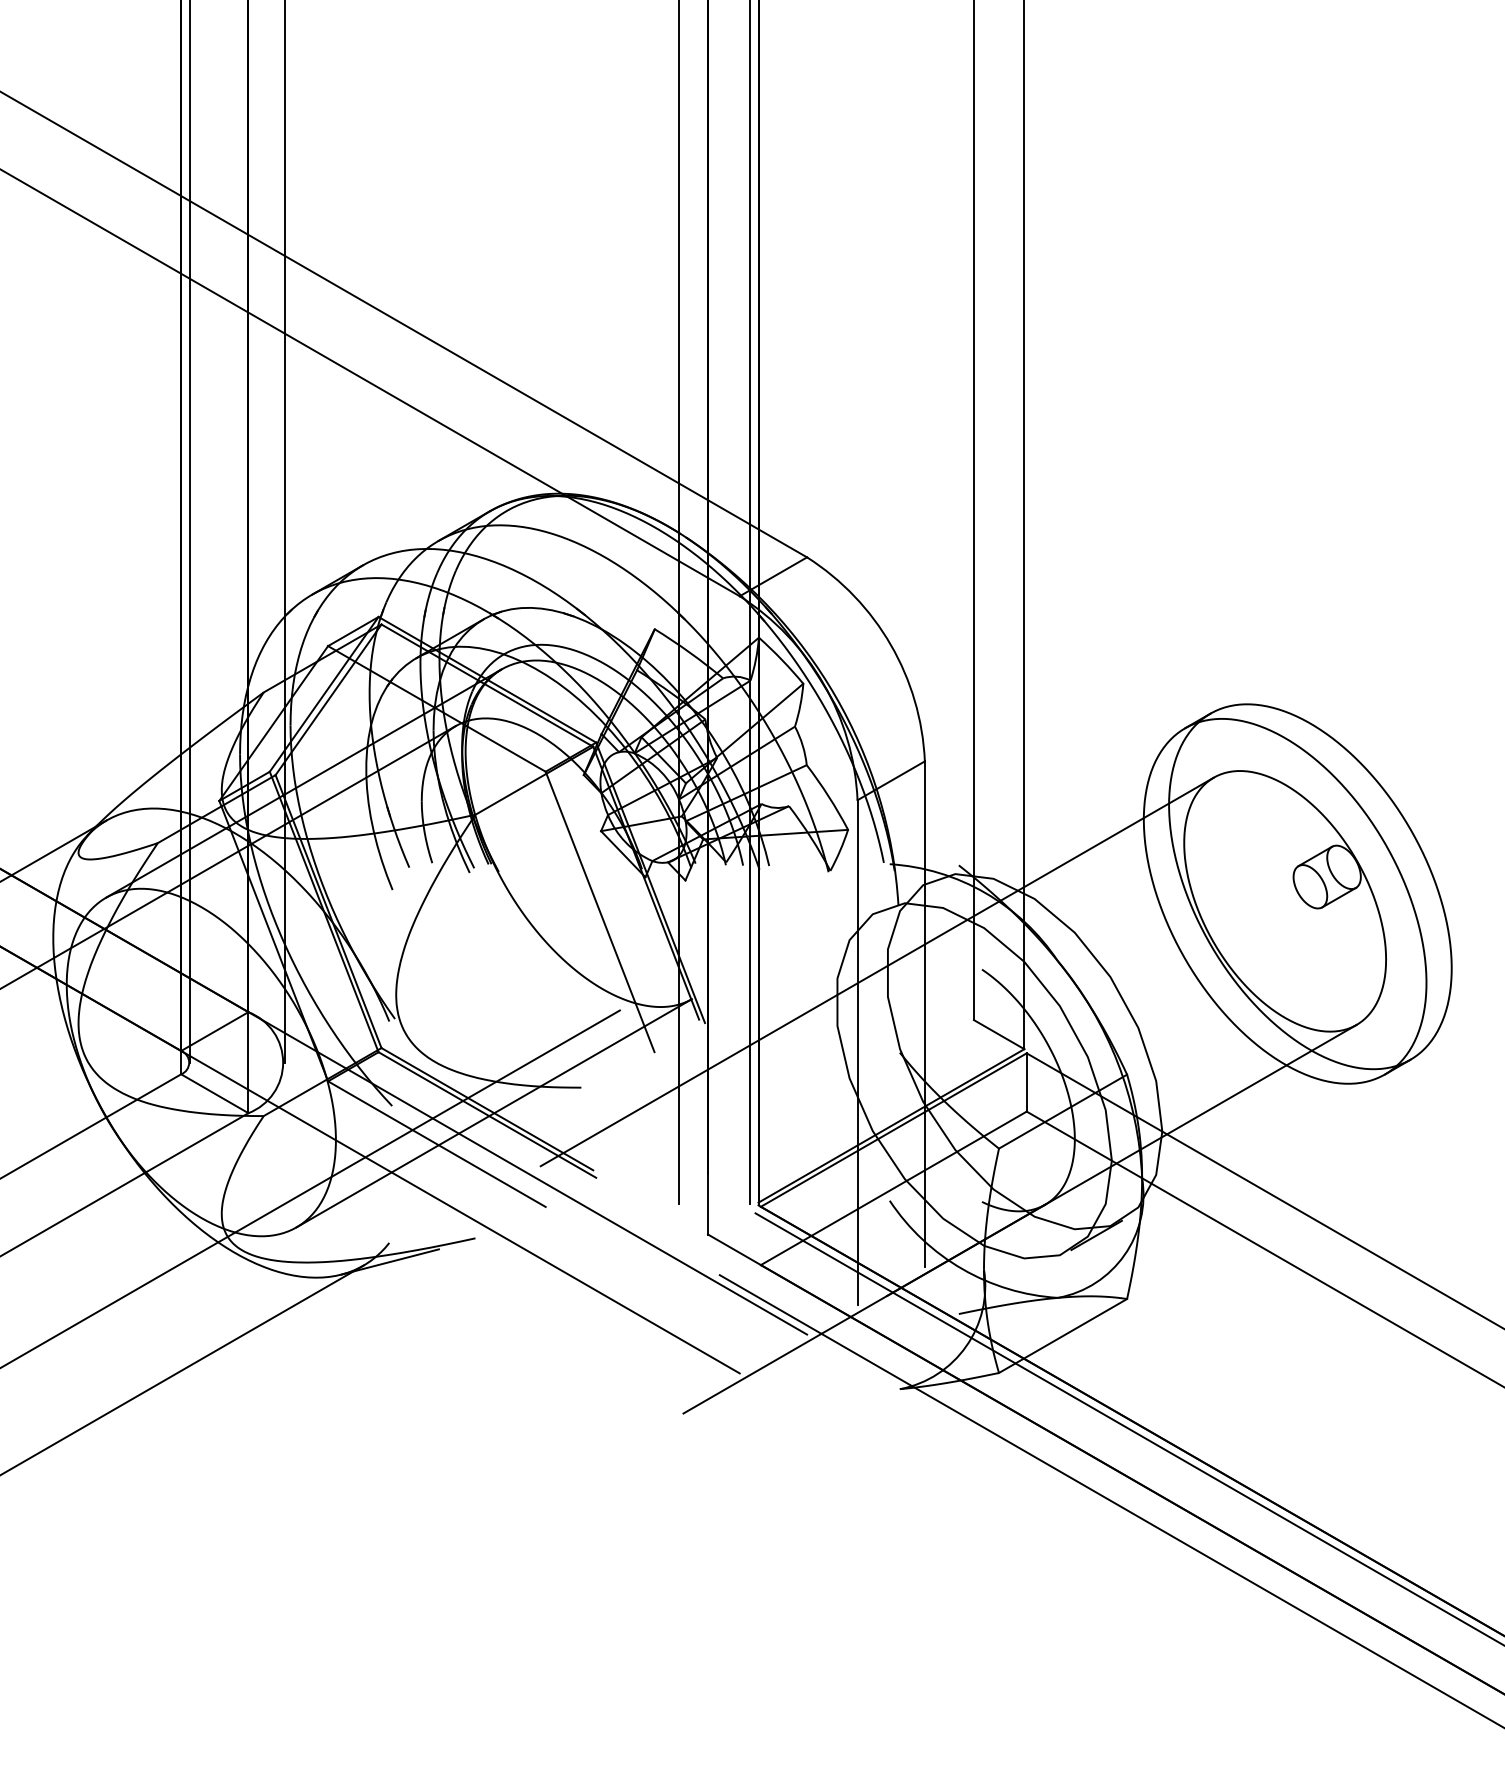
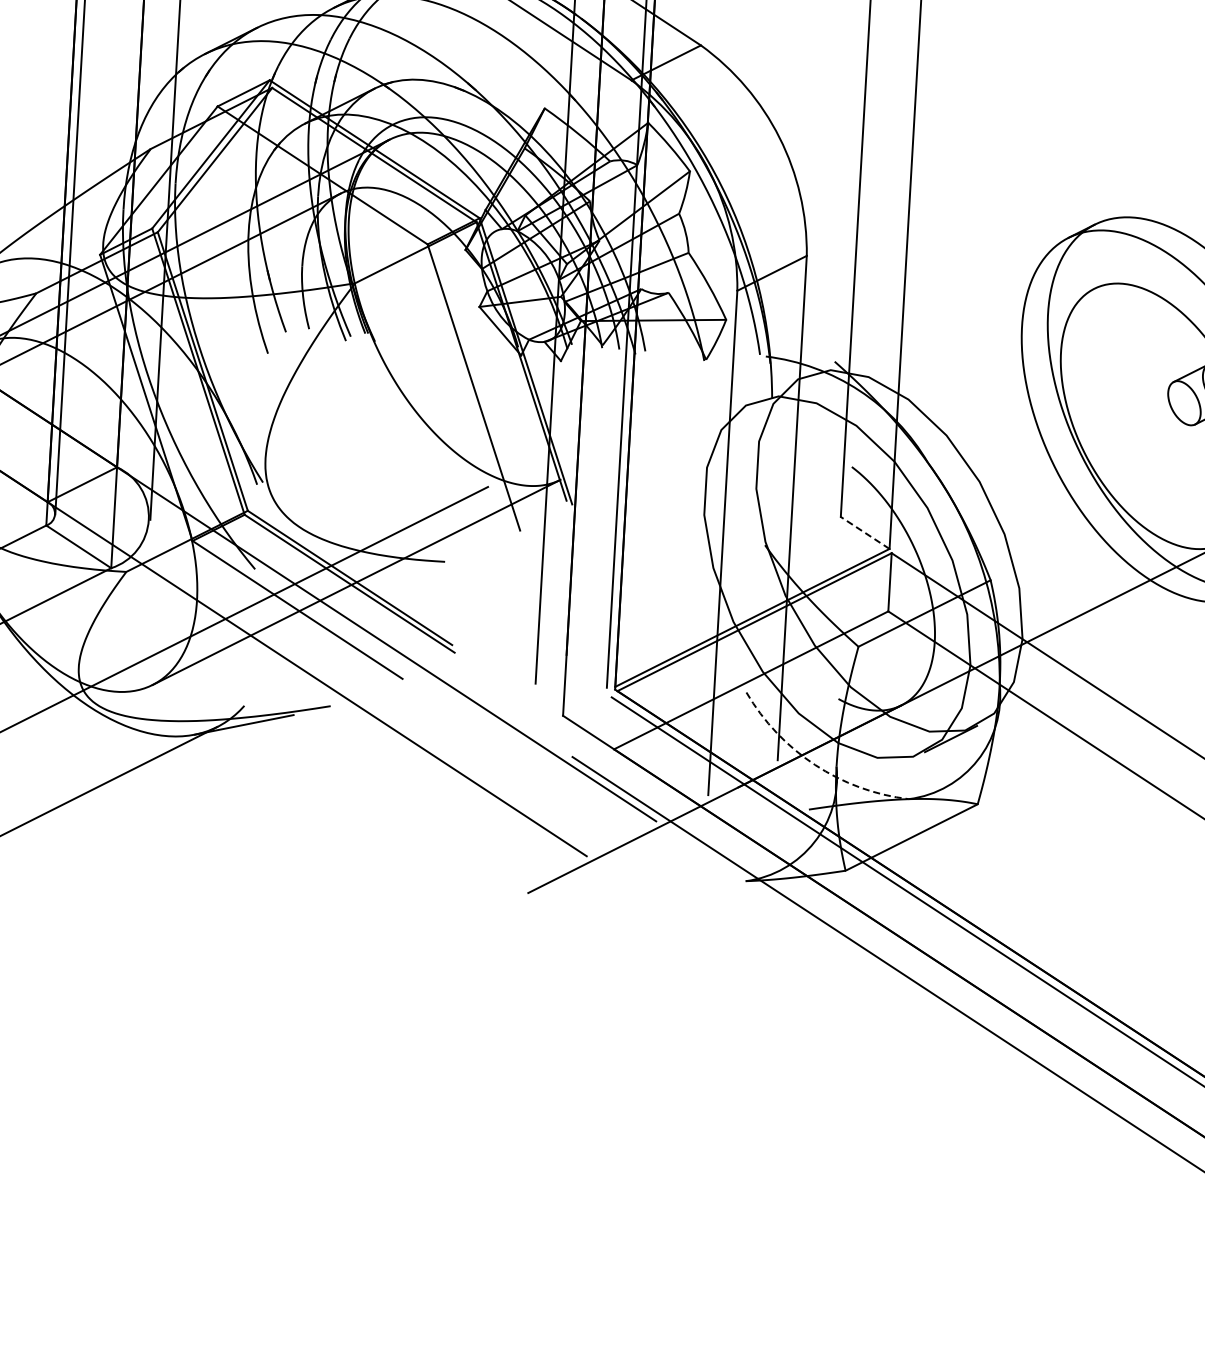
line: (876, 971) -> (746, 462), removed
line: (998, 1034) -> (864, 532), solid -> dashed
arc: (962, 1269) -> (815, 765), solid -> dashed

